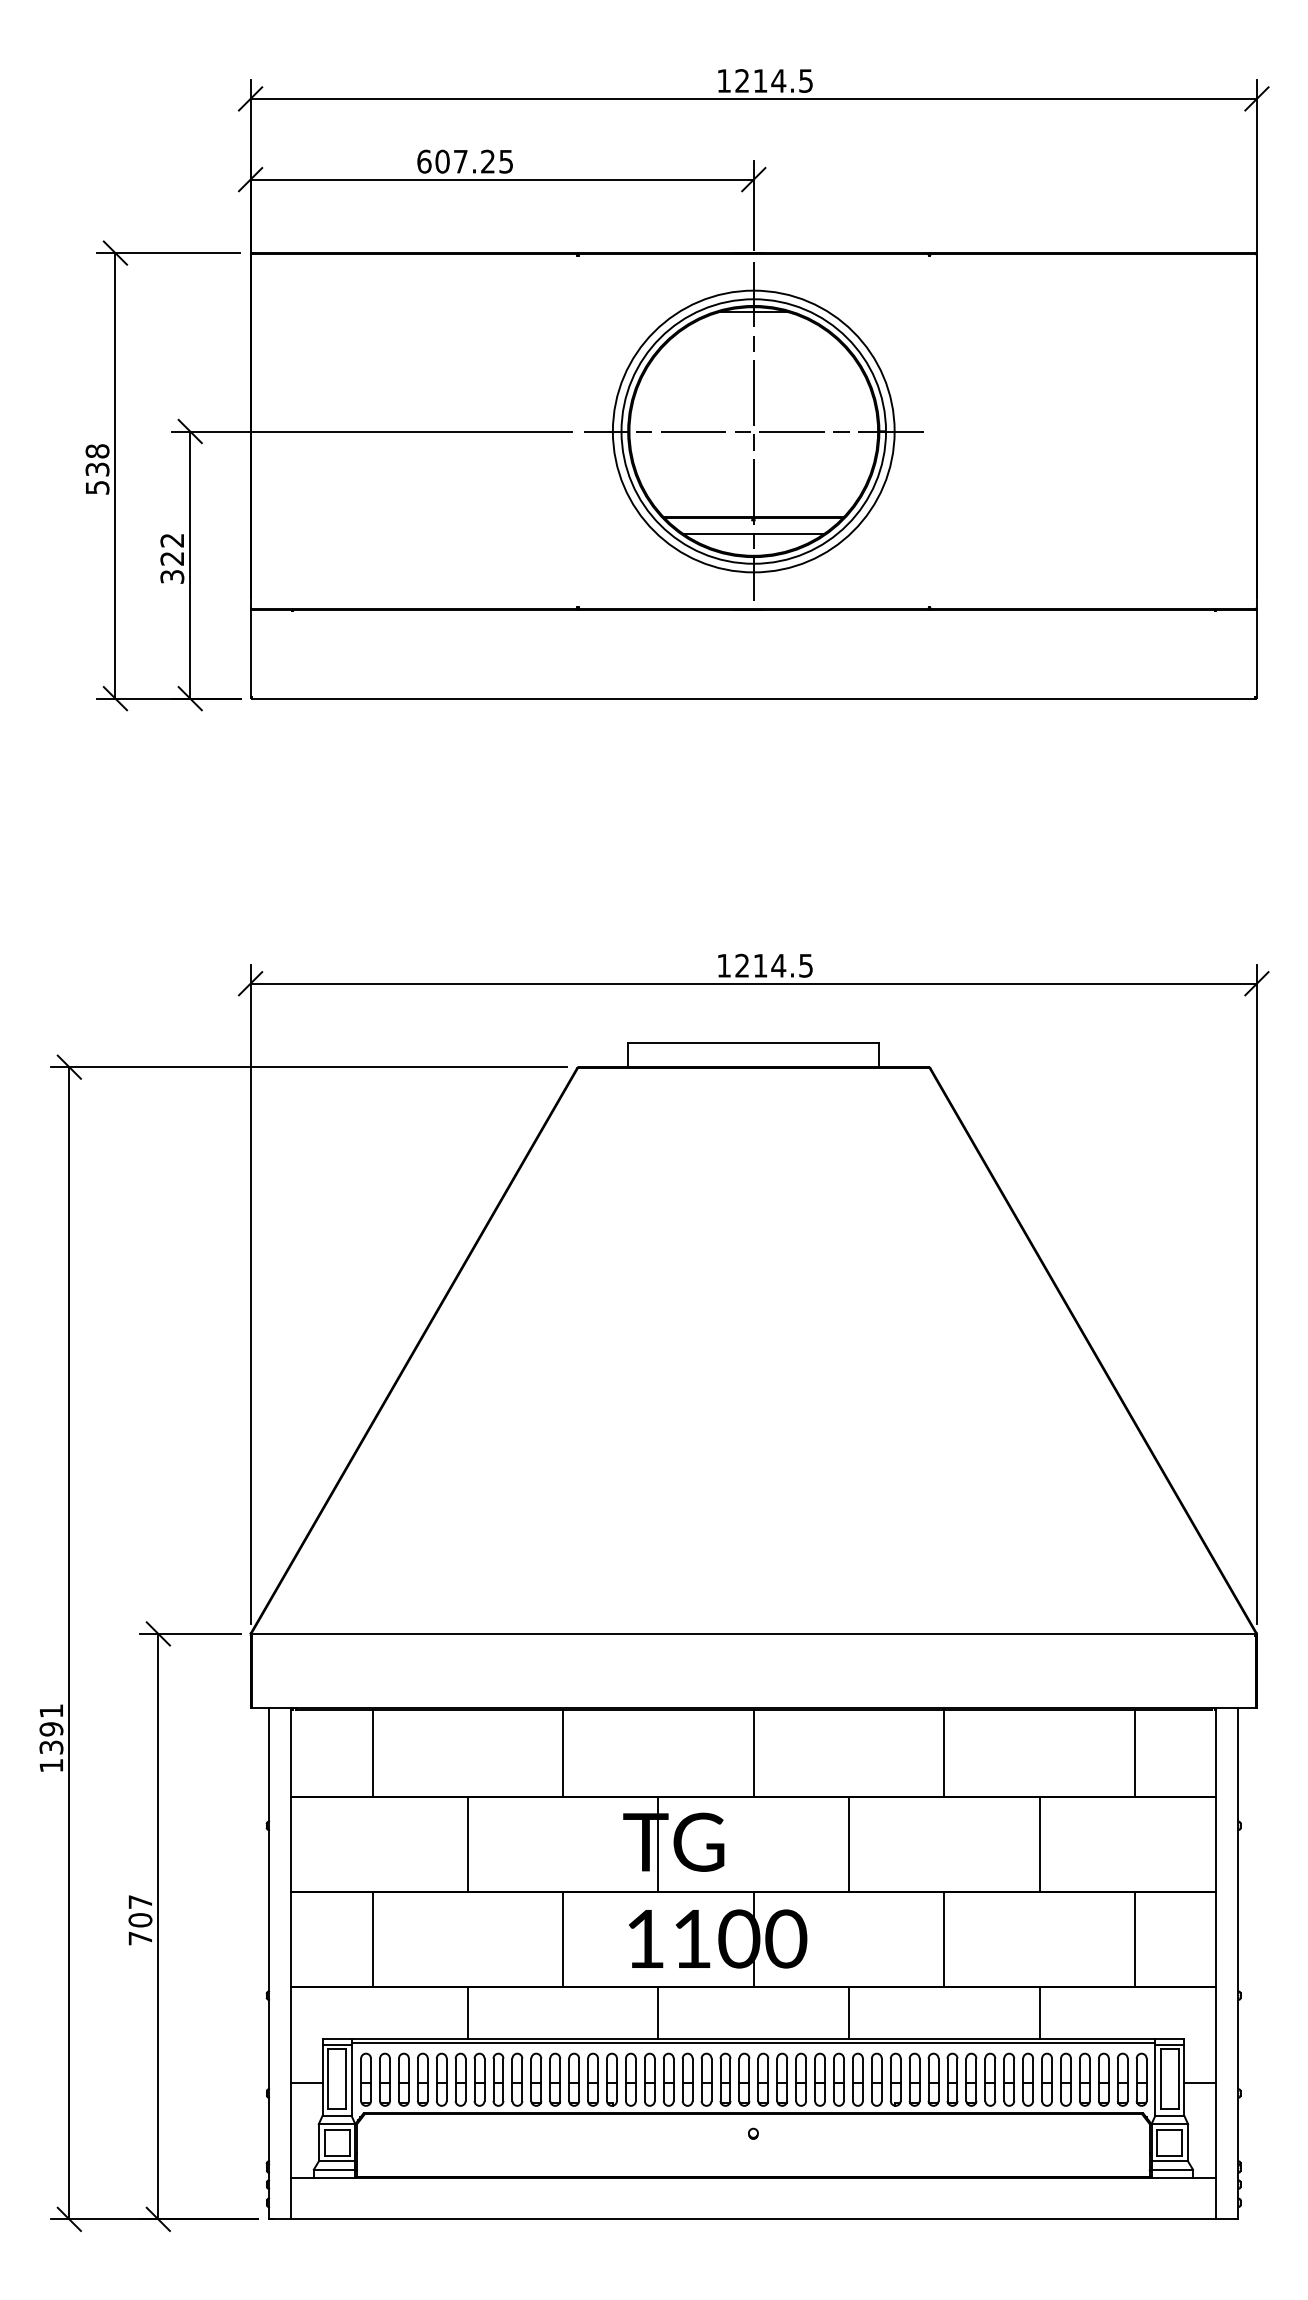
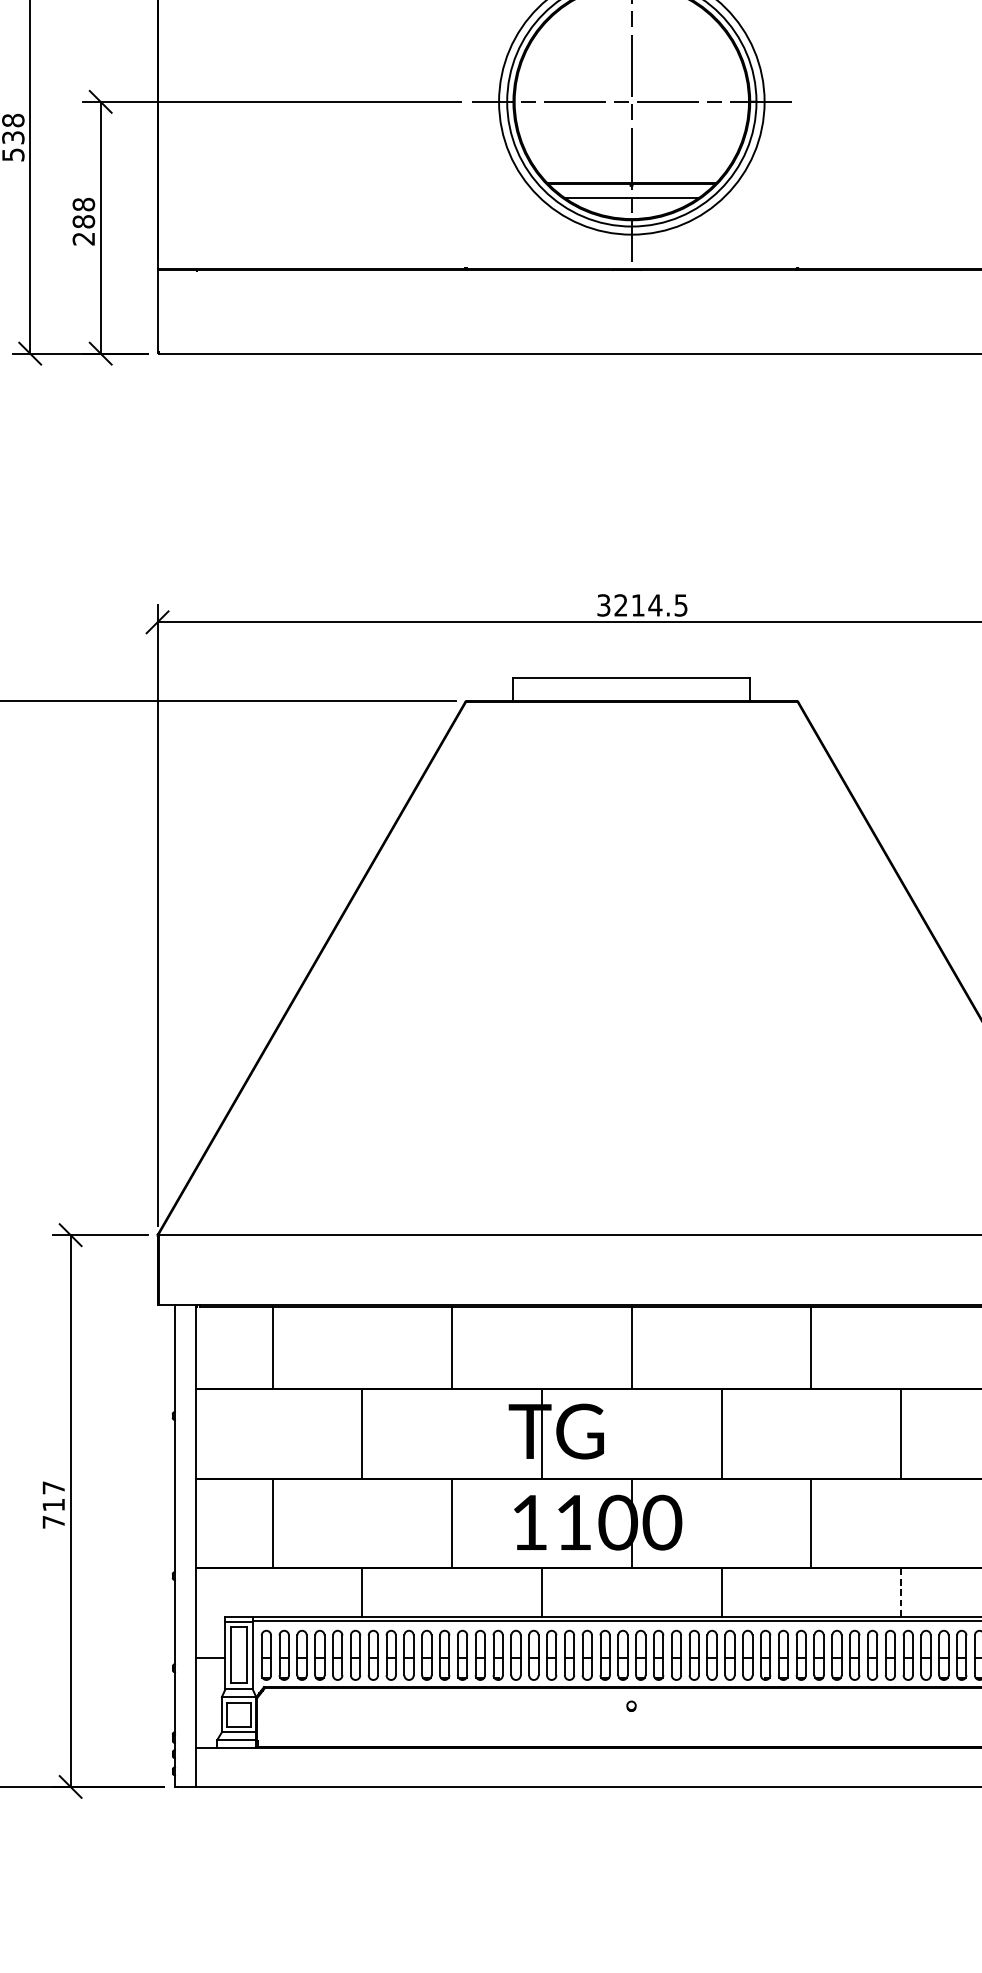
text: (172, 558) -> (83, 221), 322 -> 288
text: (723, 965) -> (603, 605), 1214.5 -> 3214.5
text: (140, 1920) -> (53, 1505), 707 -> 717
line: (1039, 2013) -> (901, 1592), solid -> dashed

